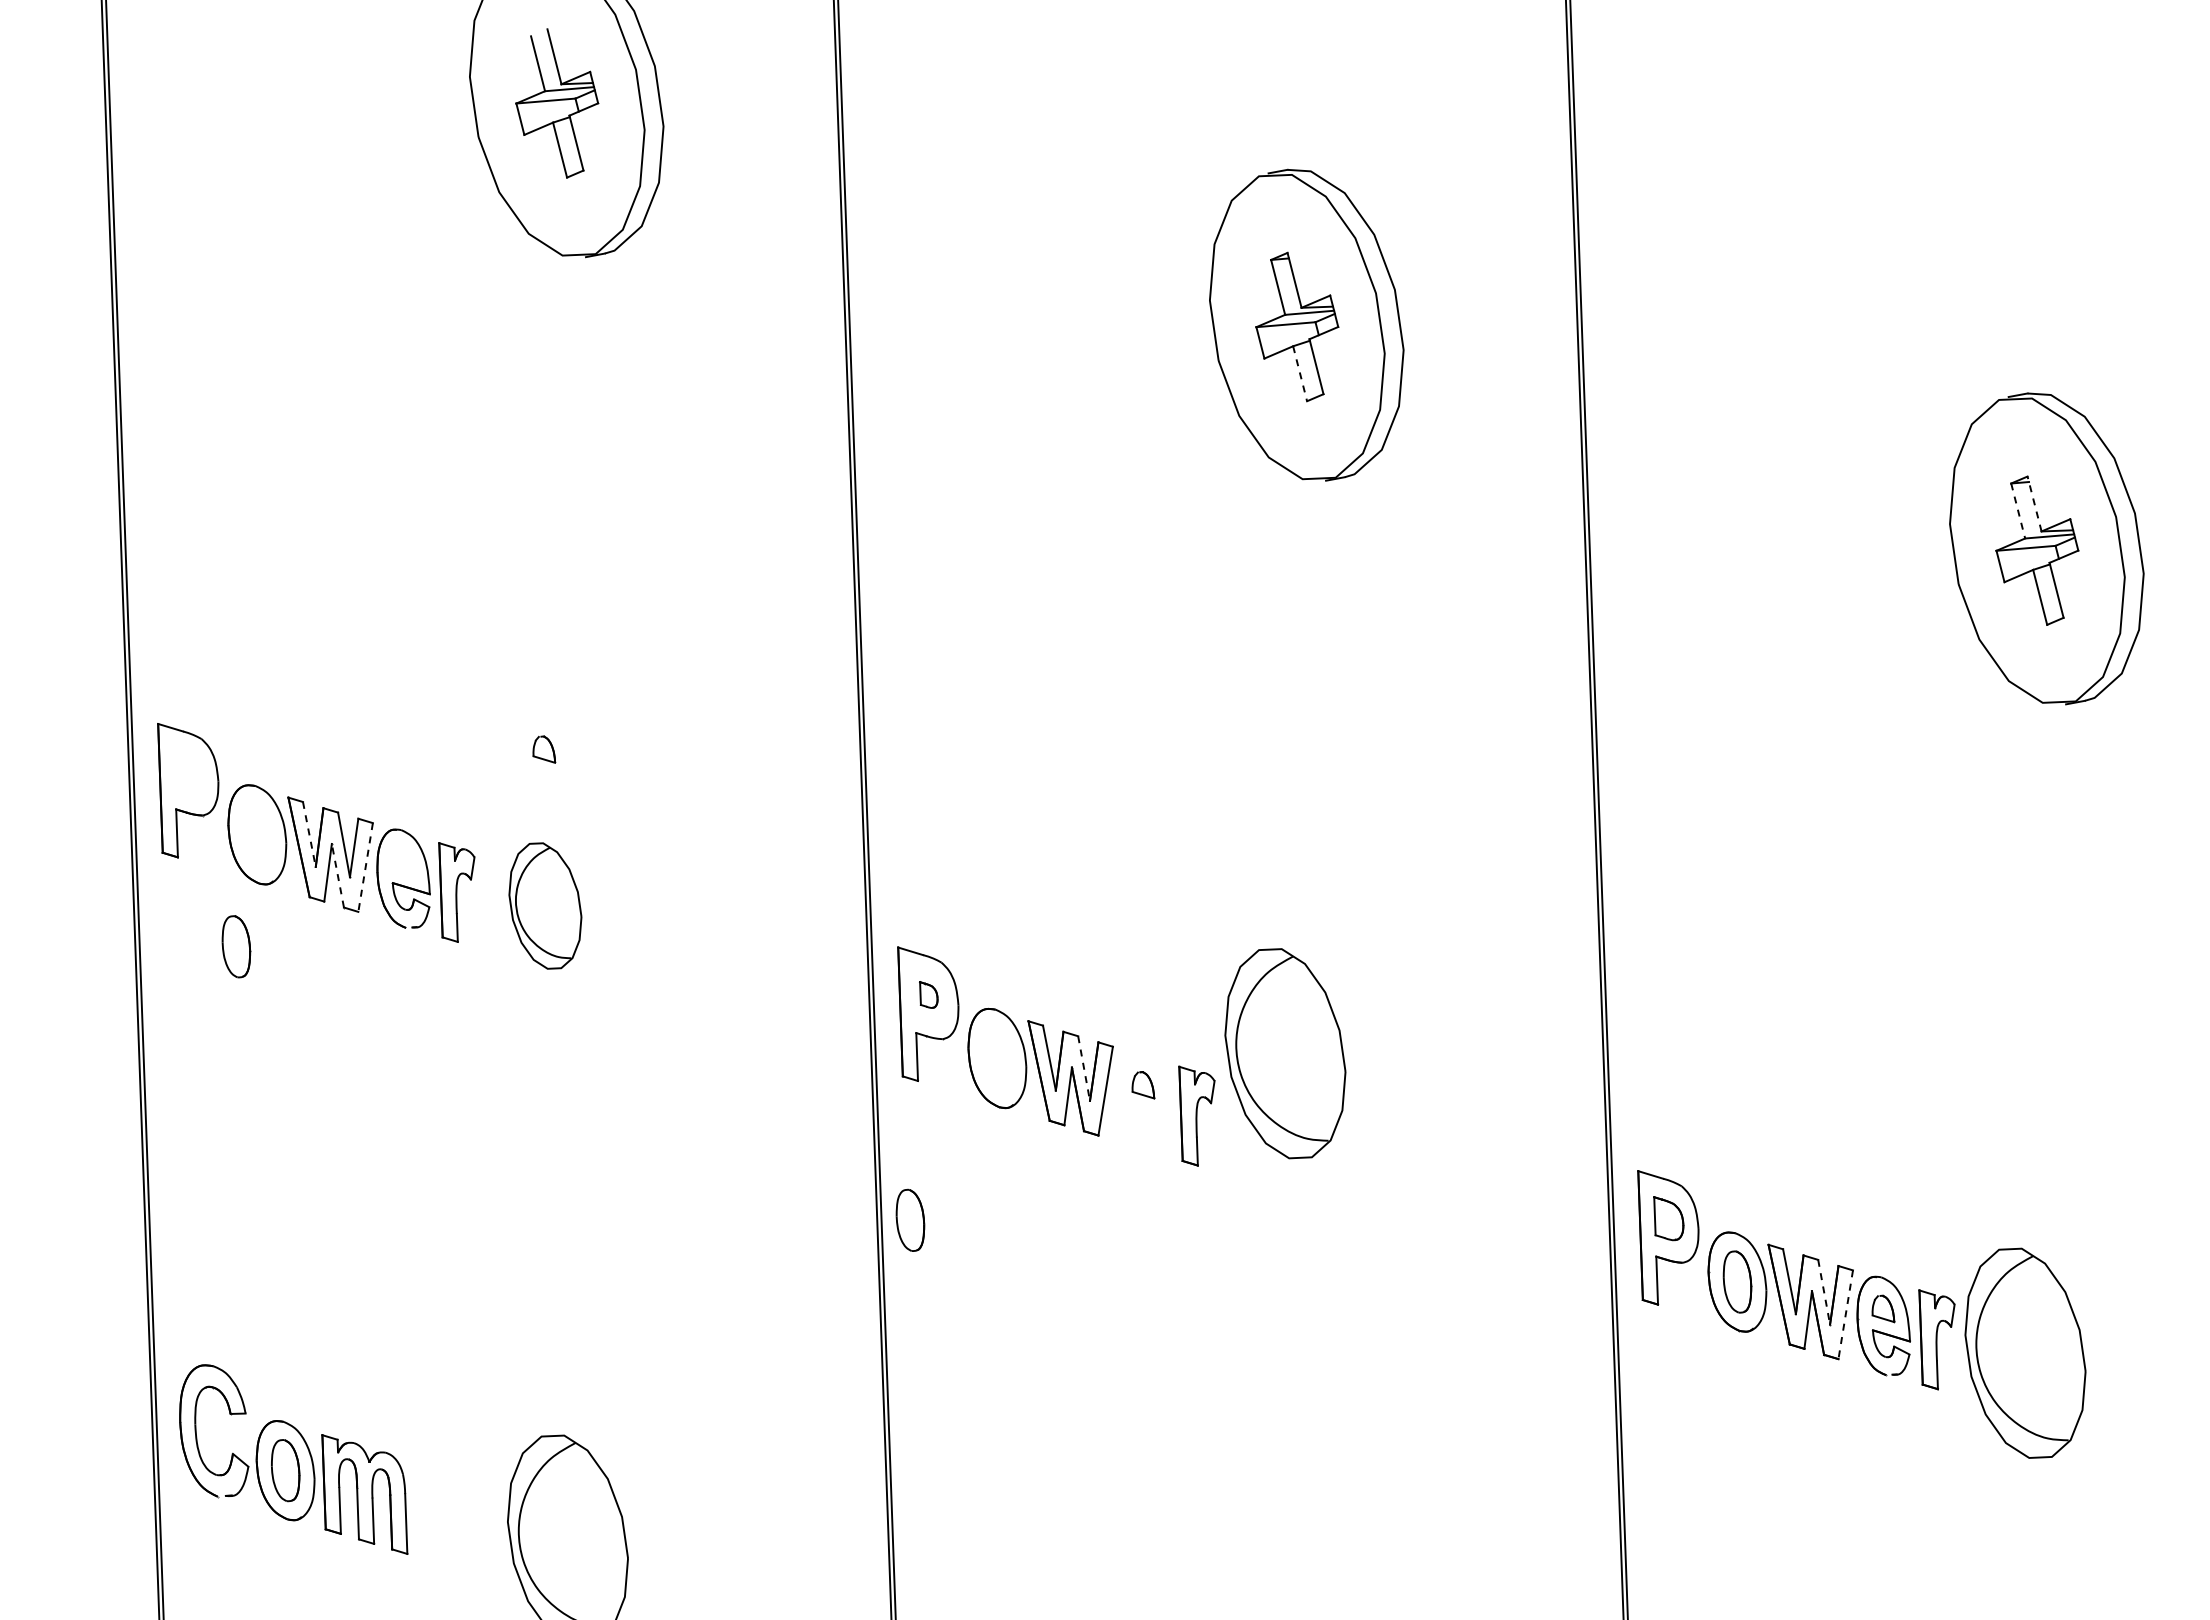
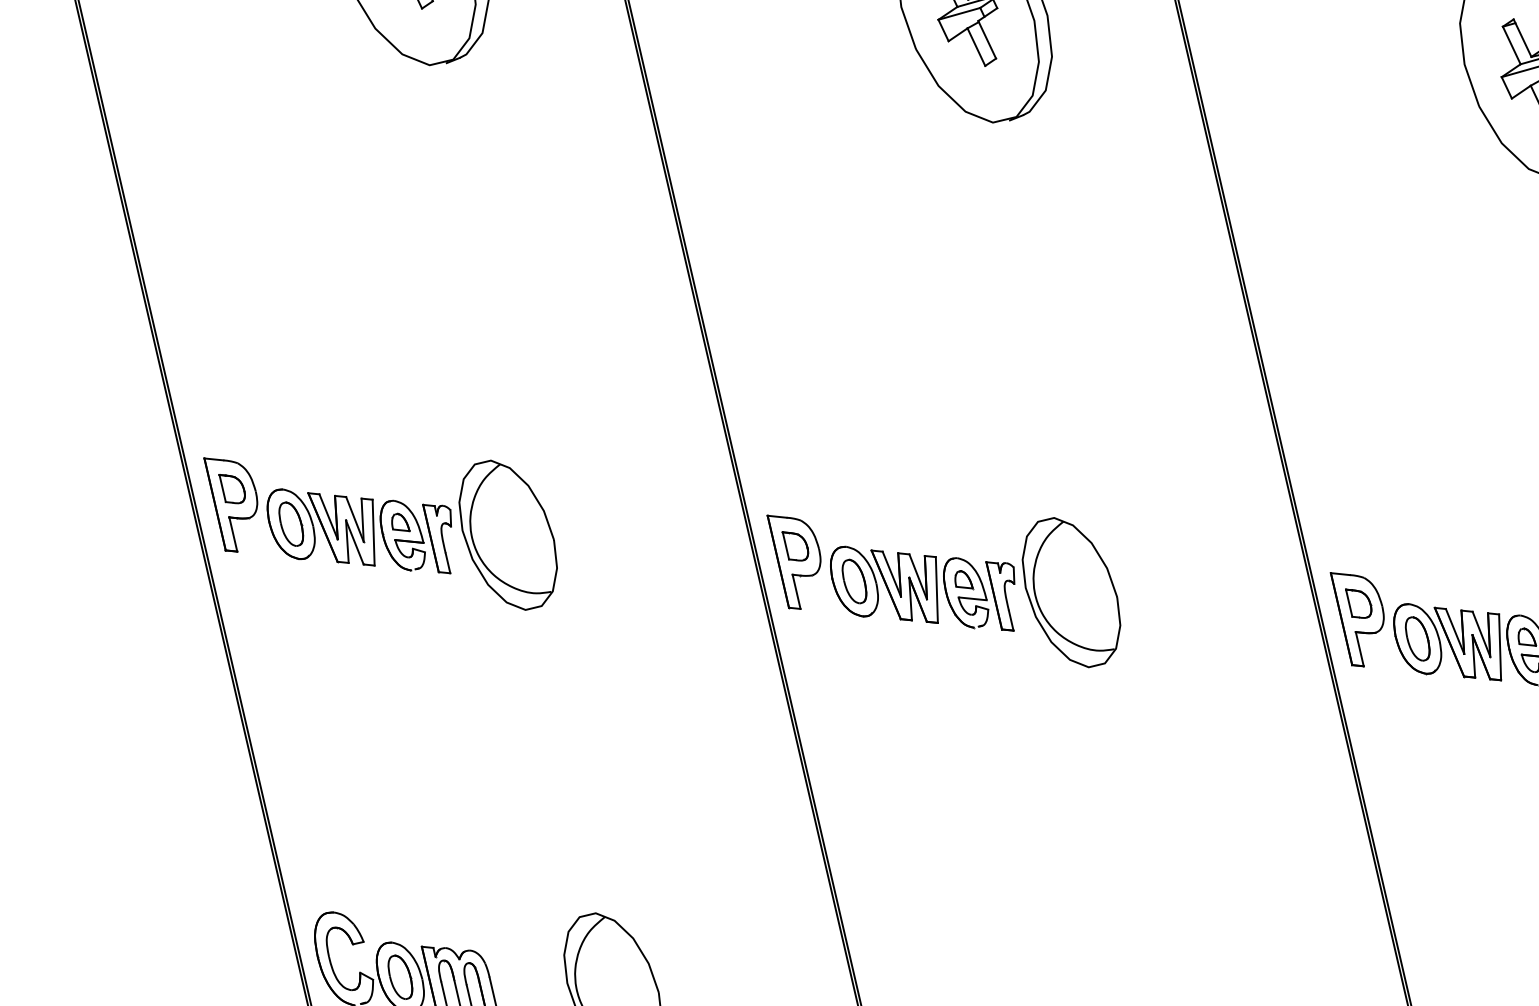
line: (1300, 374) -> (976, 47), dashed -> solid
line: (2034, 503) -> (1522, 37), dashed -> solid
line: (2018, 511) -> (1512, 45), dashed -> solid
part: (544, 749) -> (400, 523), moved
part: (188, 771) -> (232, 488), added
line: (309, 834) -> (328, 516), dashed -> solid
line: (365, 867) -> (373, 532), dashed -> solid
line: (337, 875) -> (354, 542), dashed -> solid
part: (545, 905) -> (508, 534), size x1.67
part: (236, 946) -> (291, 524), moved
part: (928, 994) -> (796, 545), size x1.67
part: (1285, 1053) -> (1071, 592), moved
line: (1084, 1068) -> (918, 576), dashed -> solid
part: (1142, 1108) -> (965, 597), added
part: (910, 1219) -> (854, 580), moved
line: (1824, 1292) -> (1481, 634), dashed -> solid
line: (1845, 1314) -> (1499, 647), dashed -> solid

